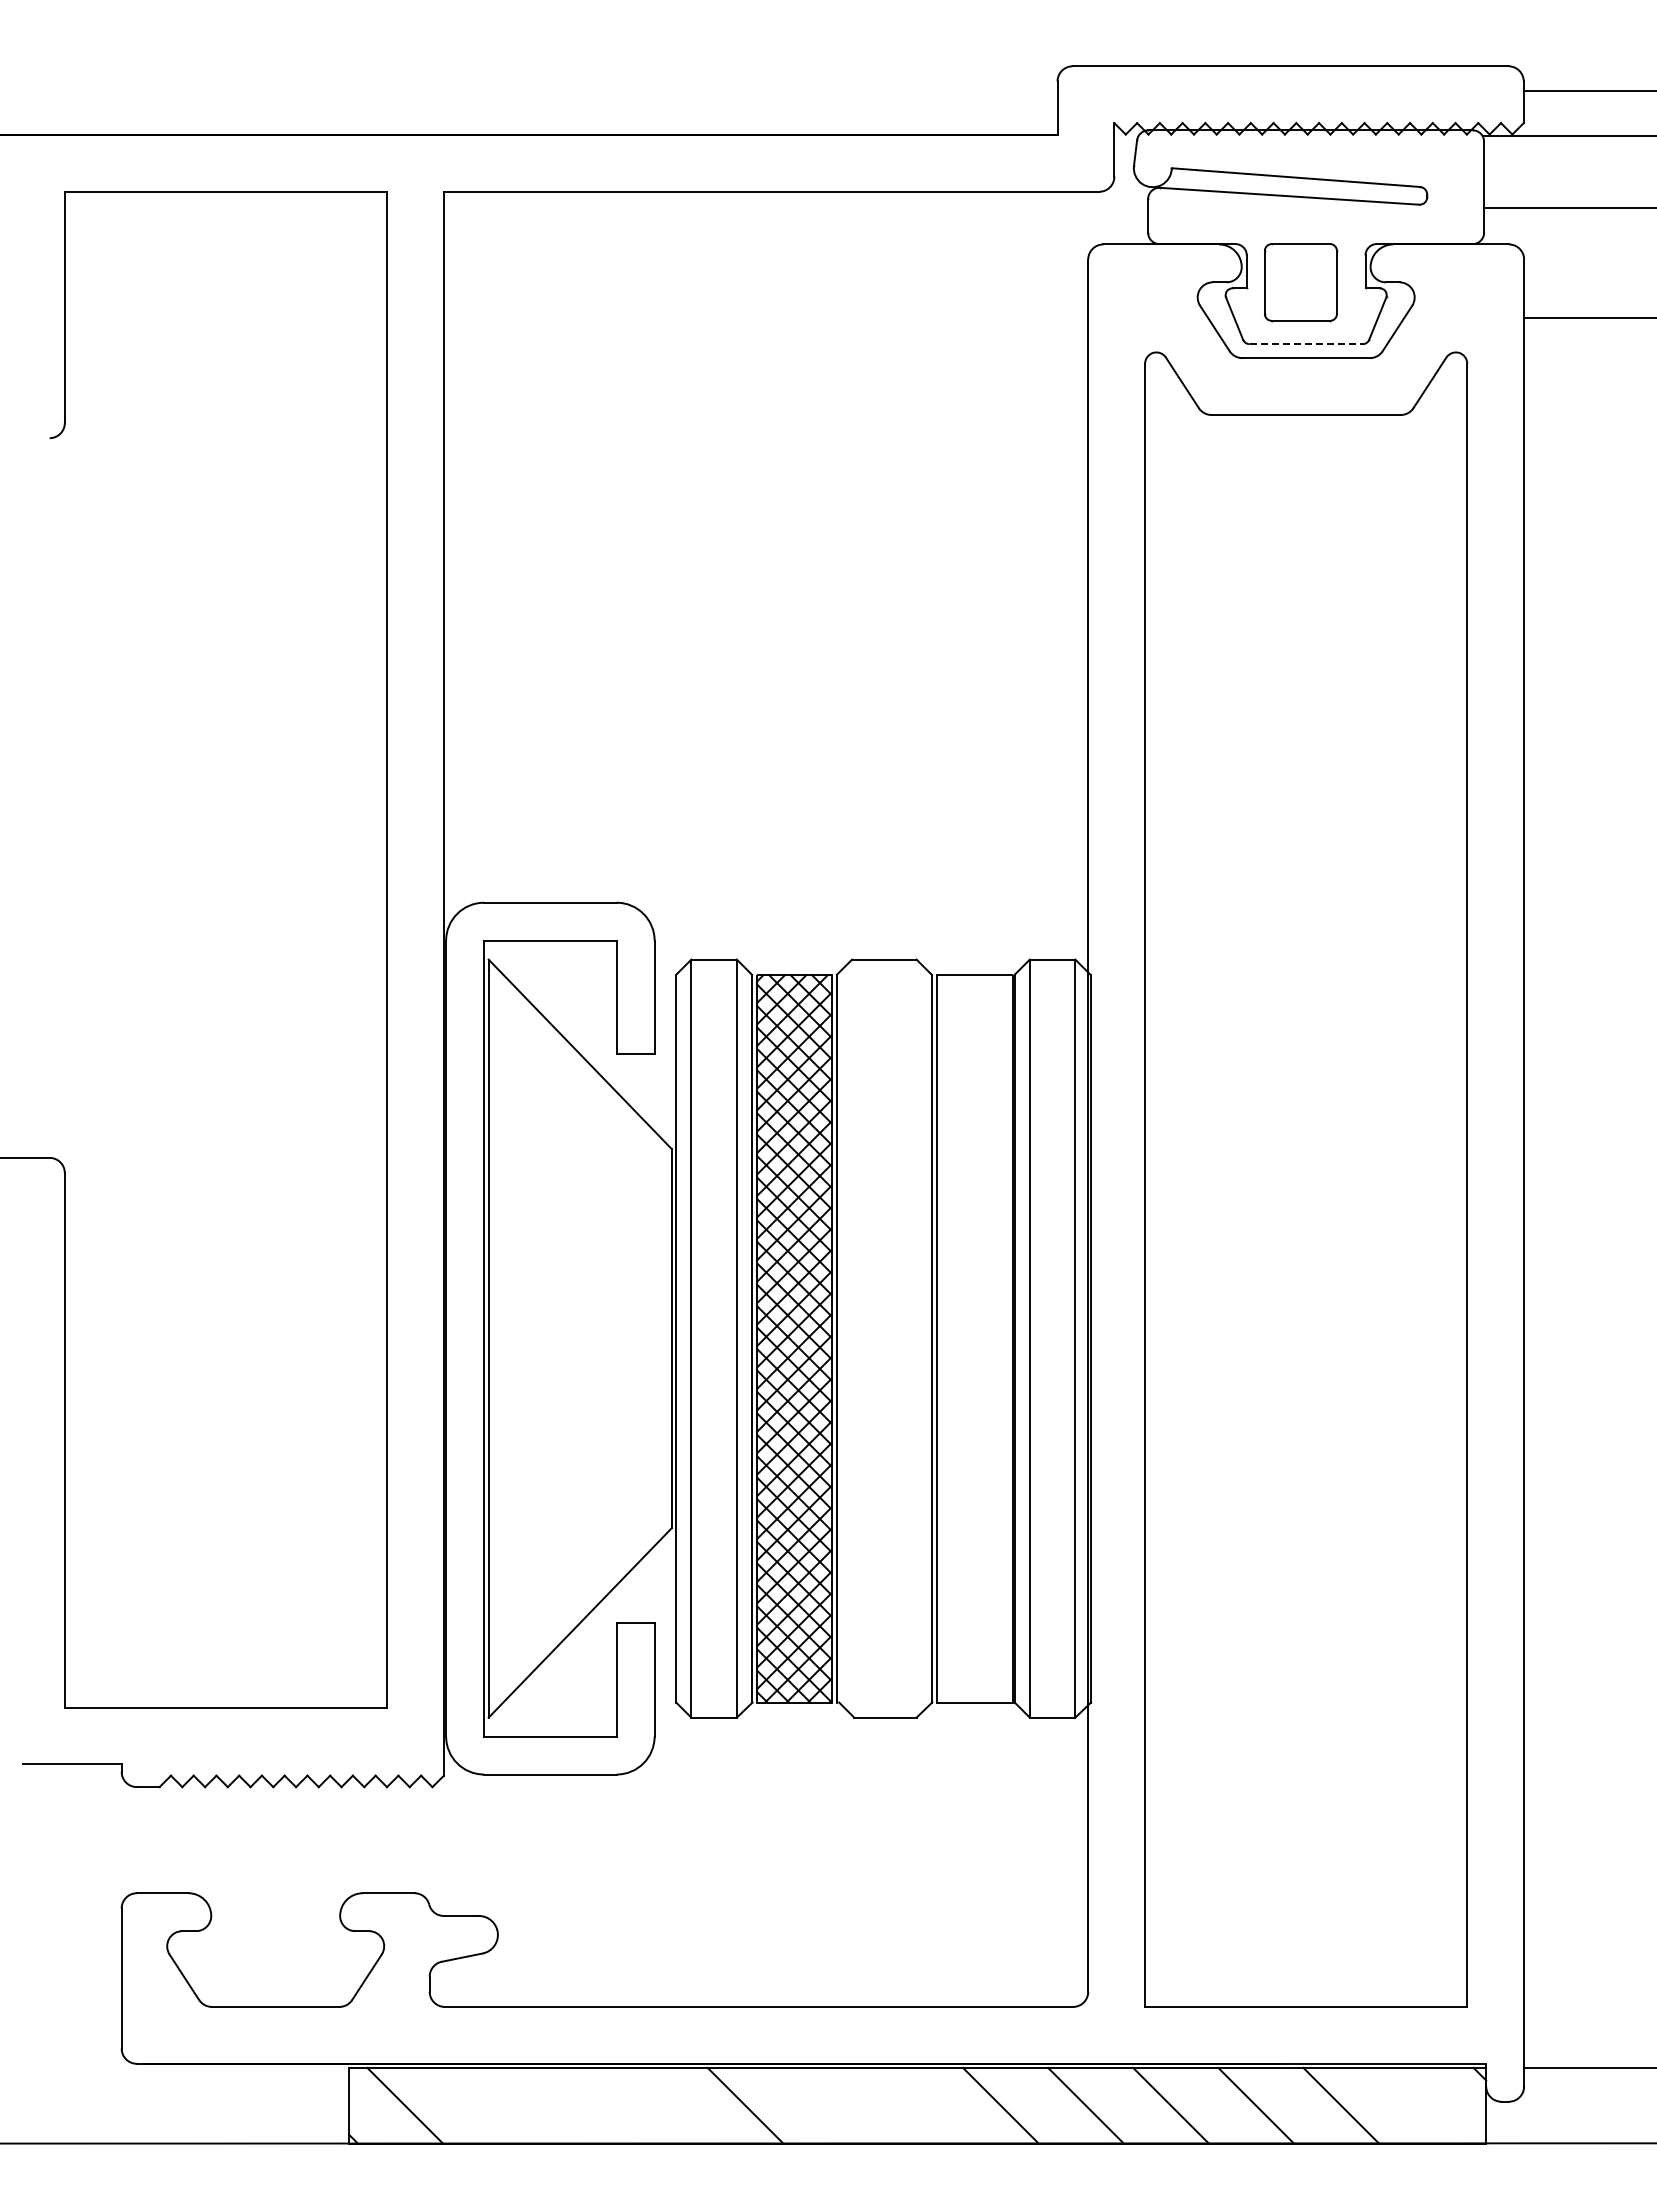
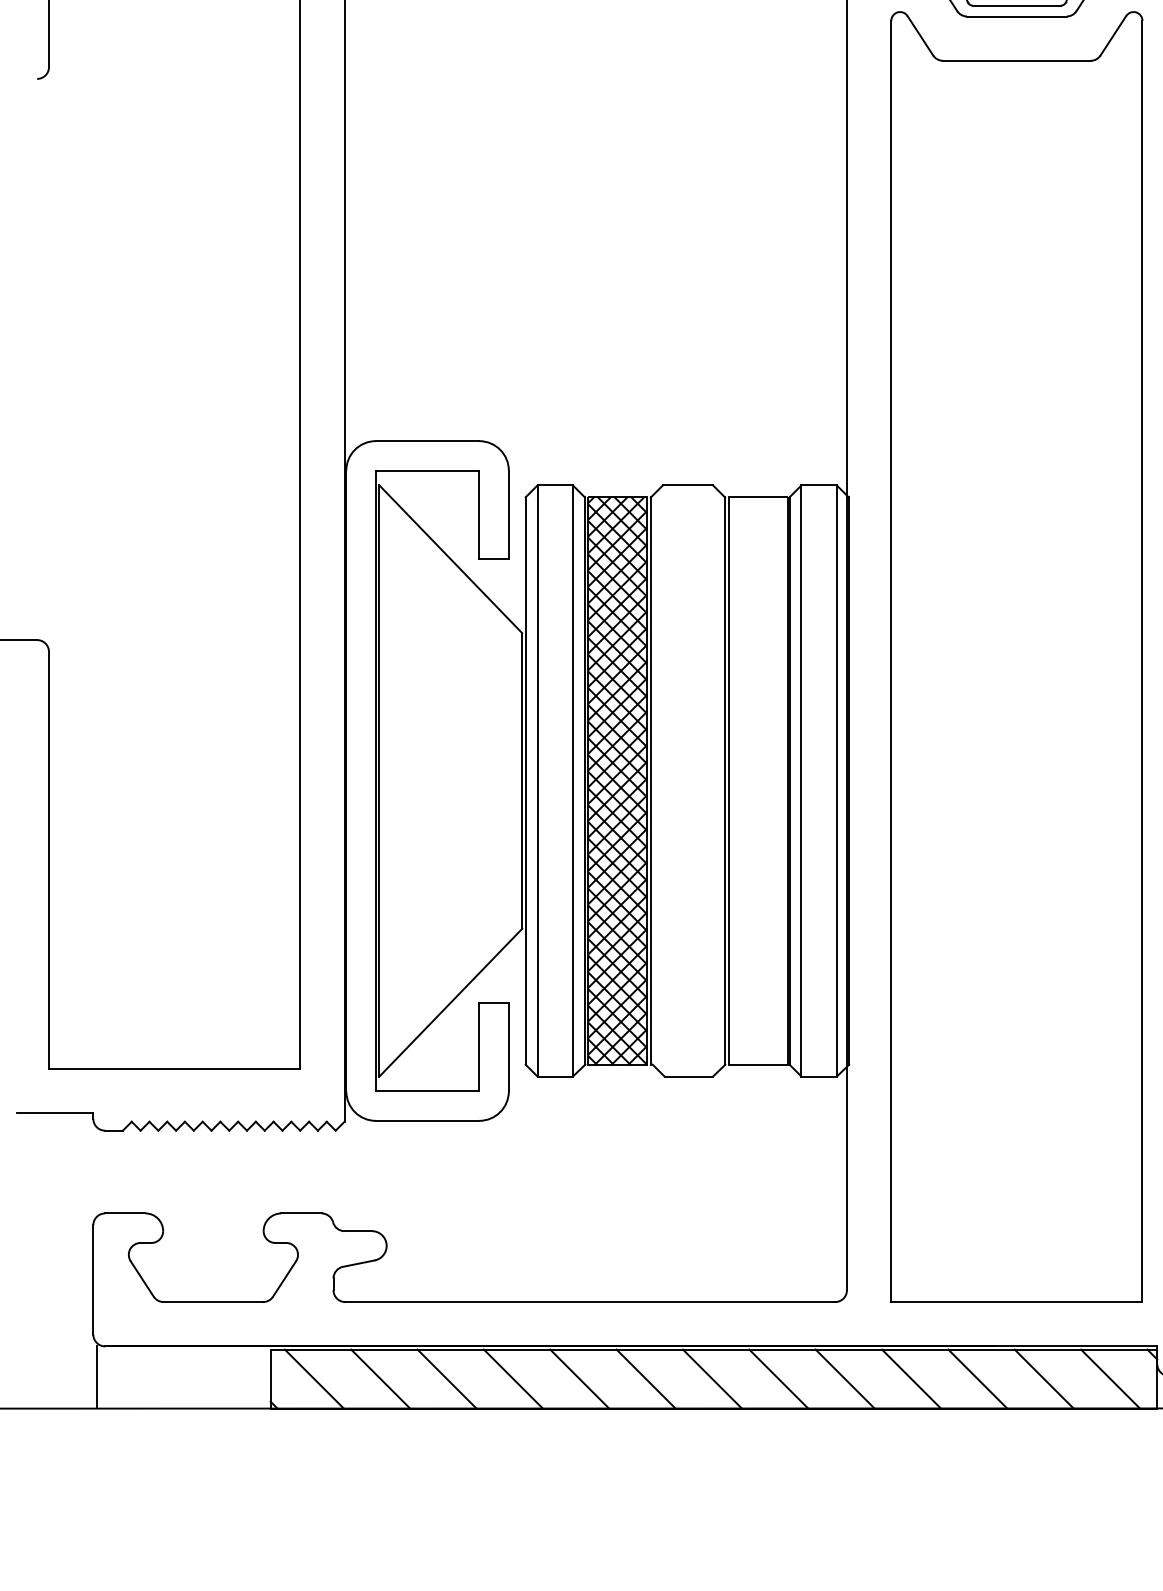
line: (1306, 344) -> (1017, 5), dashed -> solid
line: (126, 2103) -> (97, 1377), added
line: (490, 2105) -> (380, 1378), added
line: (575, 2105) -> (447, 1378), added
line: (660, 2105) -> (513, 1378), added
line: (830, 2105) -> (645, 1378), added
line: (915, 2105) -> (712, 1378), added
line: (1426, 2105) -> (1110, 1378), added

